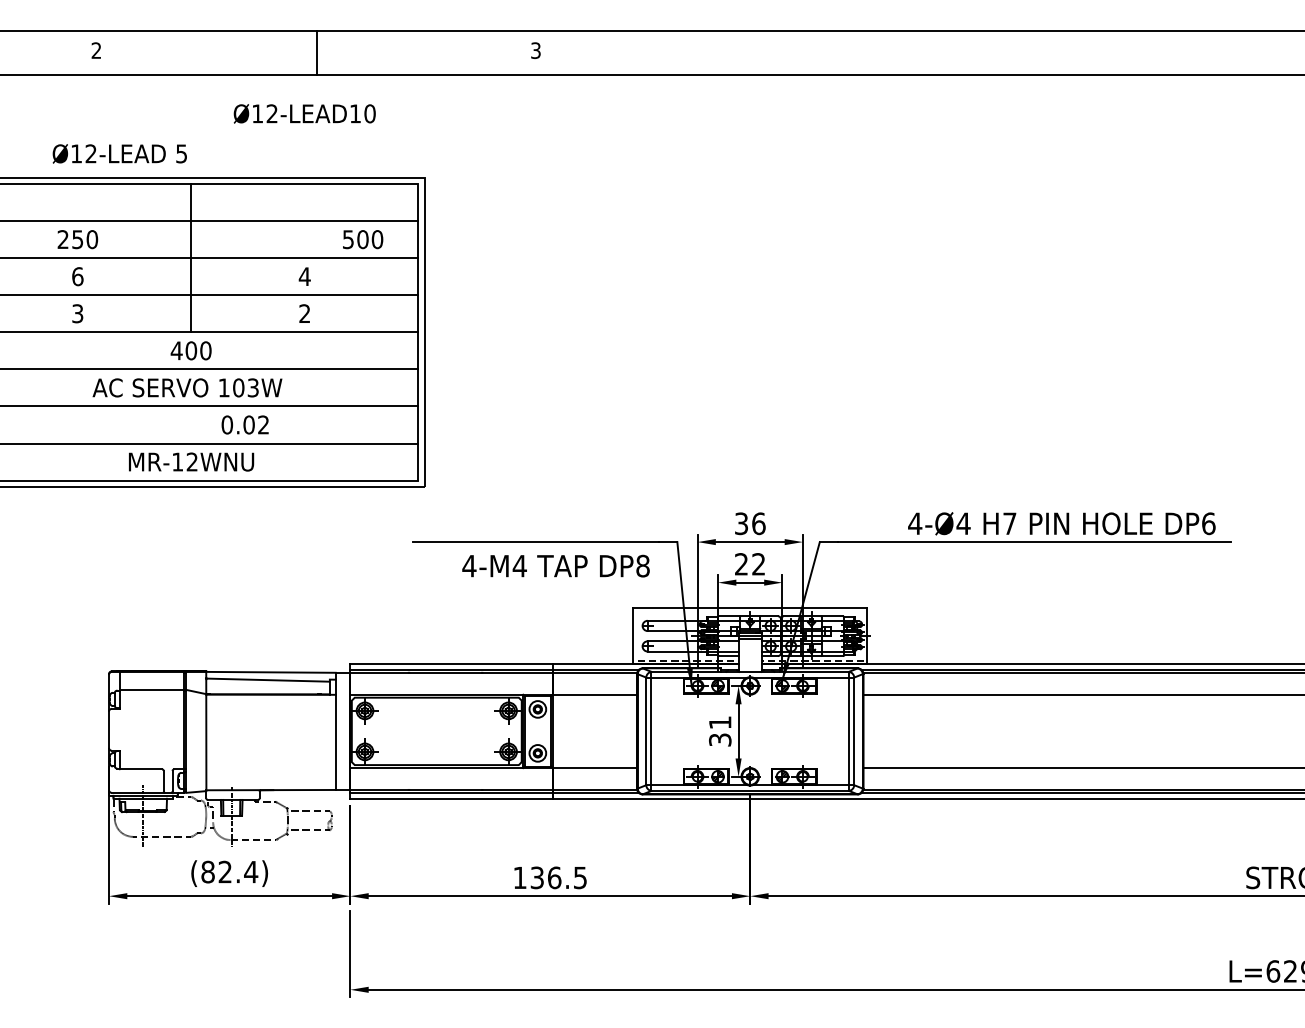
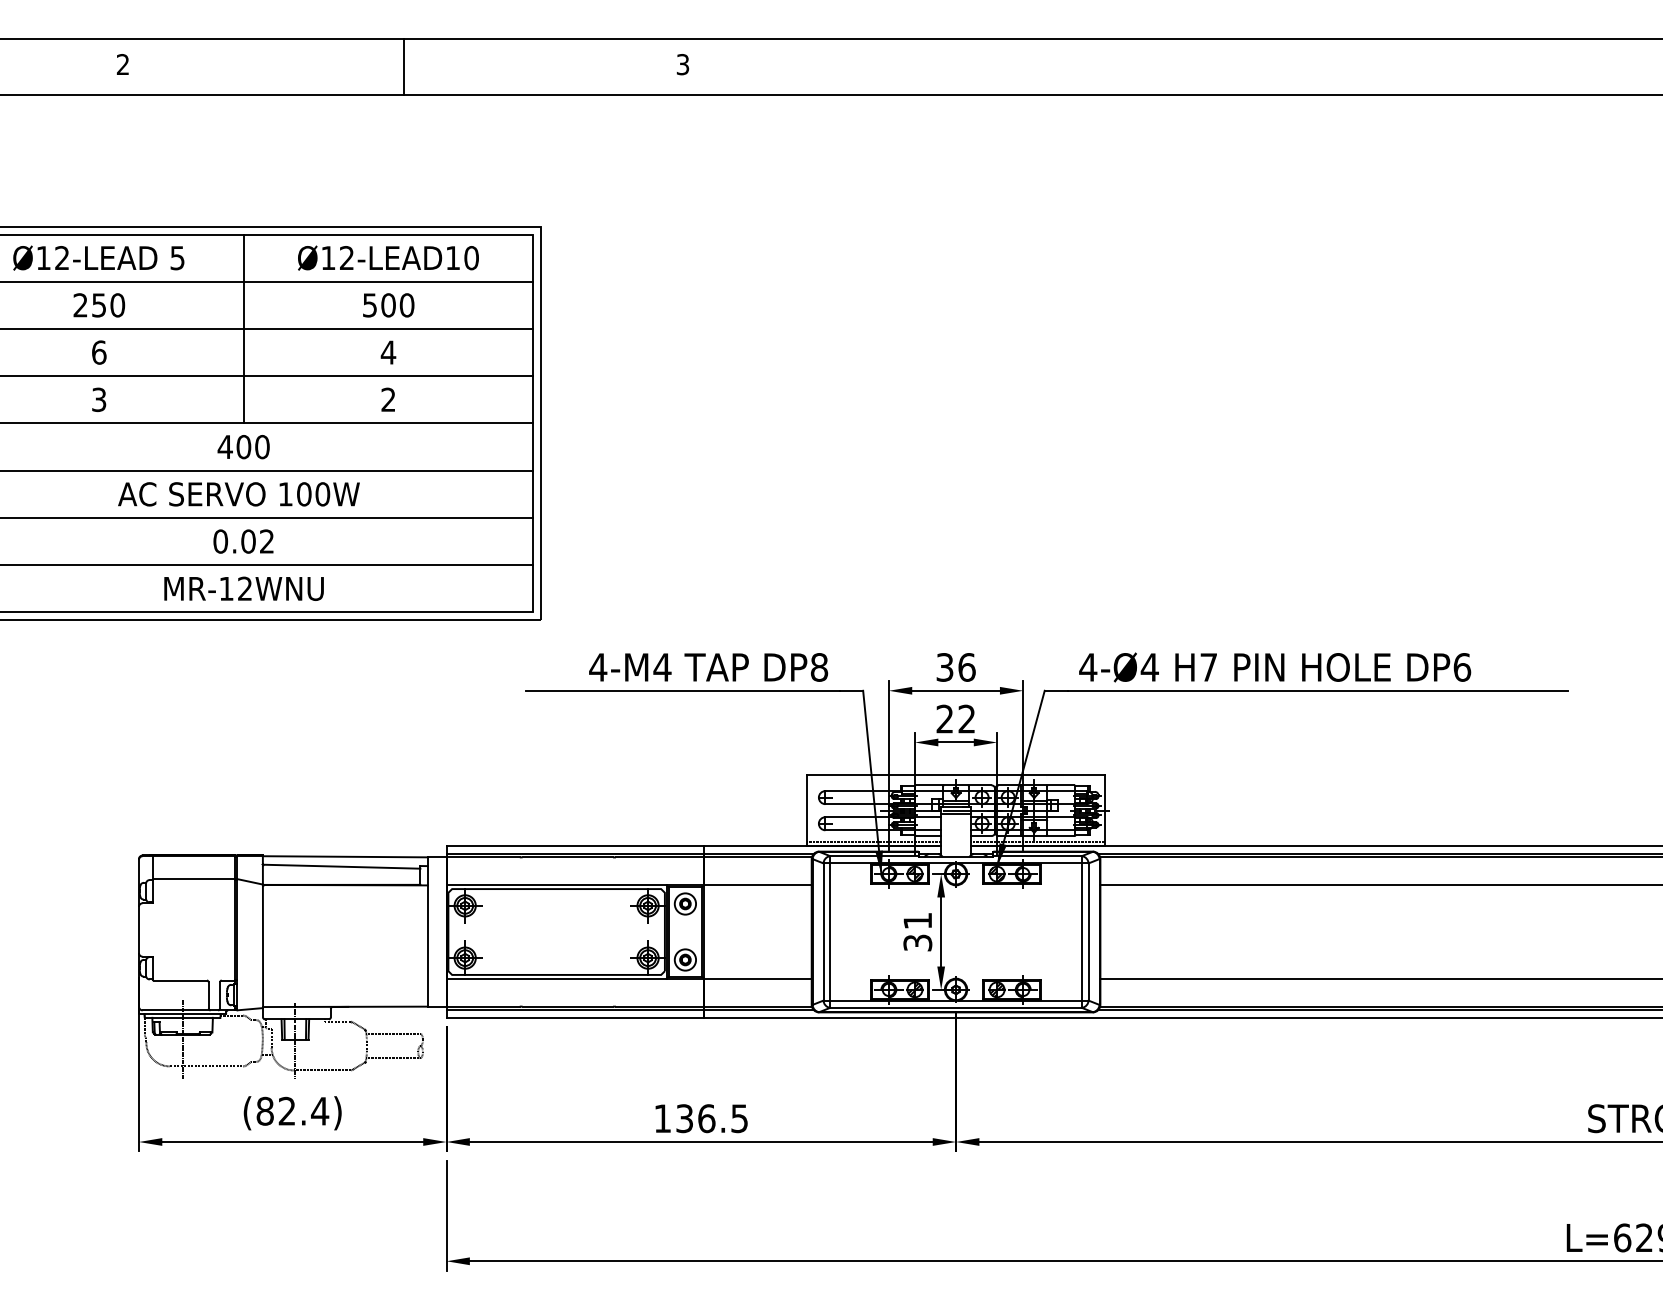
text: (304, 113) -> (388, 257), moved
text: (119, 153) -> (98, 257), moved
text: (362, 239) -> (388, 305), moved
text: (253, 388) -> (322, 494), 103W -> 100W
text: (245, 424) -> (243, 541), moved
text: (1062, 523) -> (1275, 667), moved
text: (555, 566) -> (708, 667), moved

